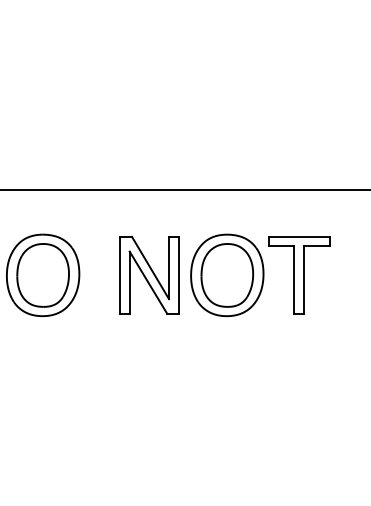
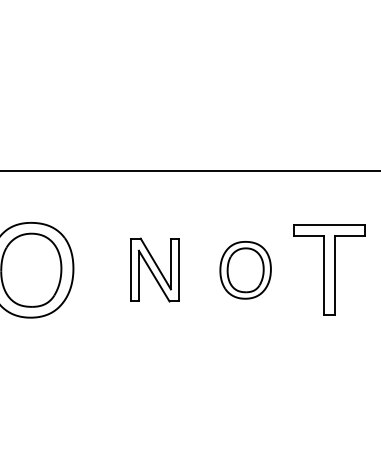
part: (149, 274) -> (155, 269), size x0.7
part: (227, 275) -> (245, 270), size x0.6

